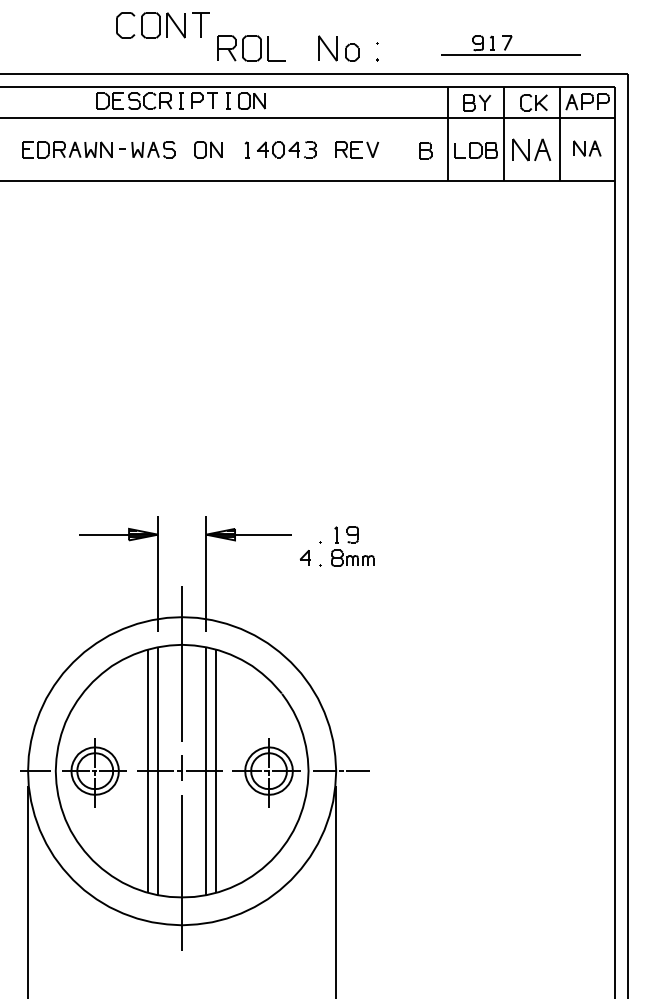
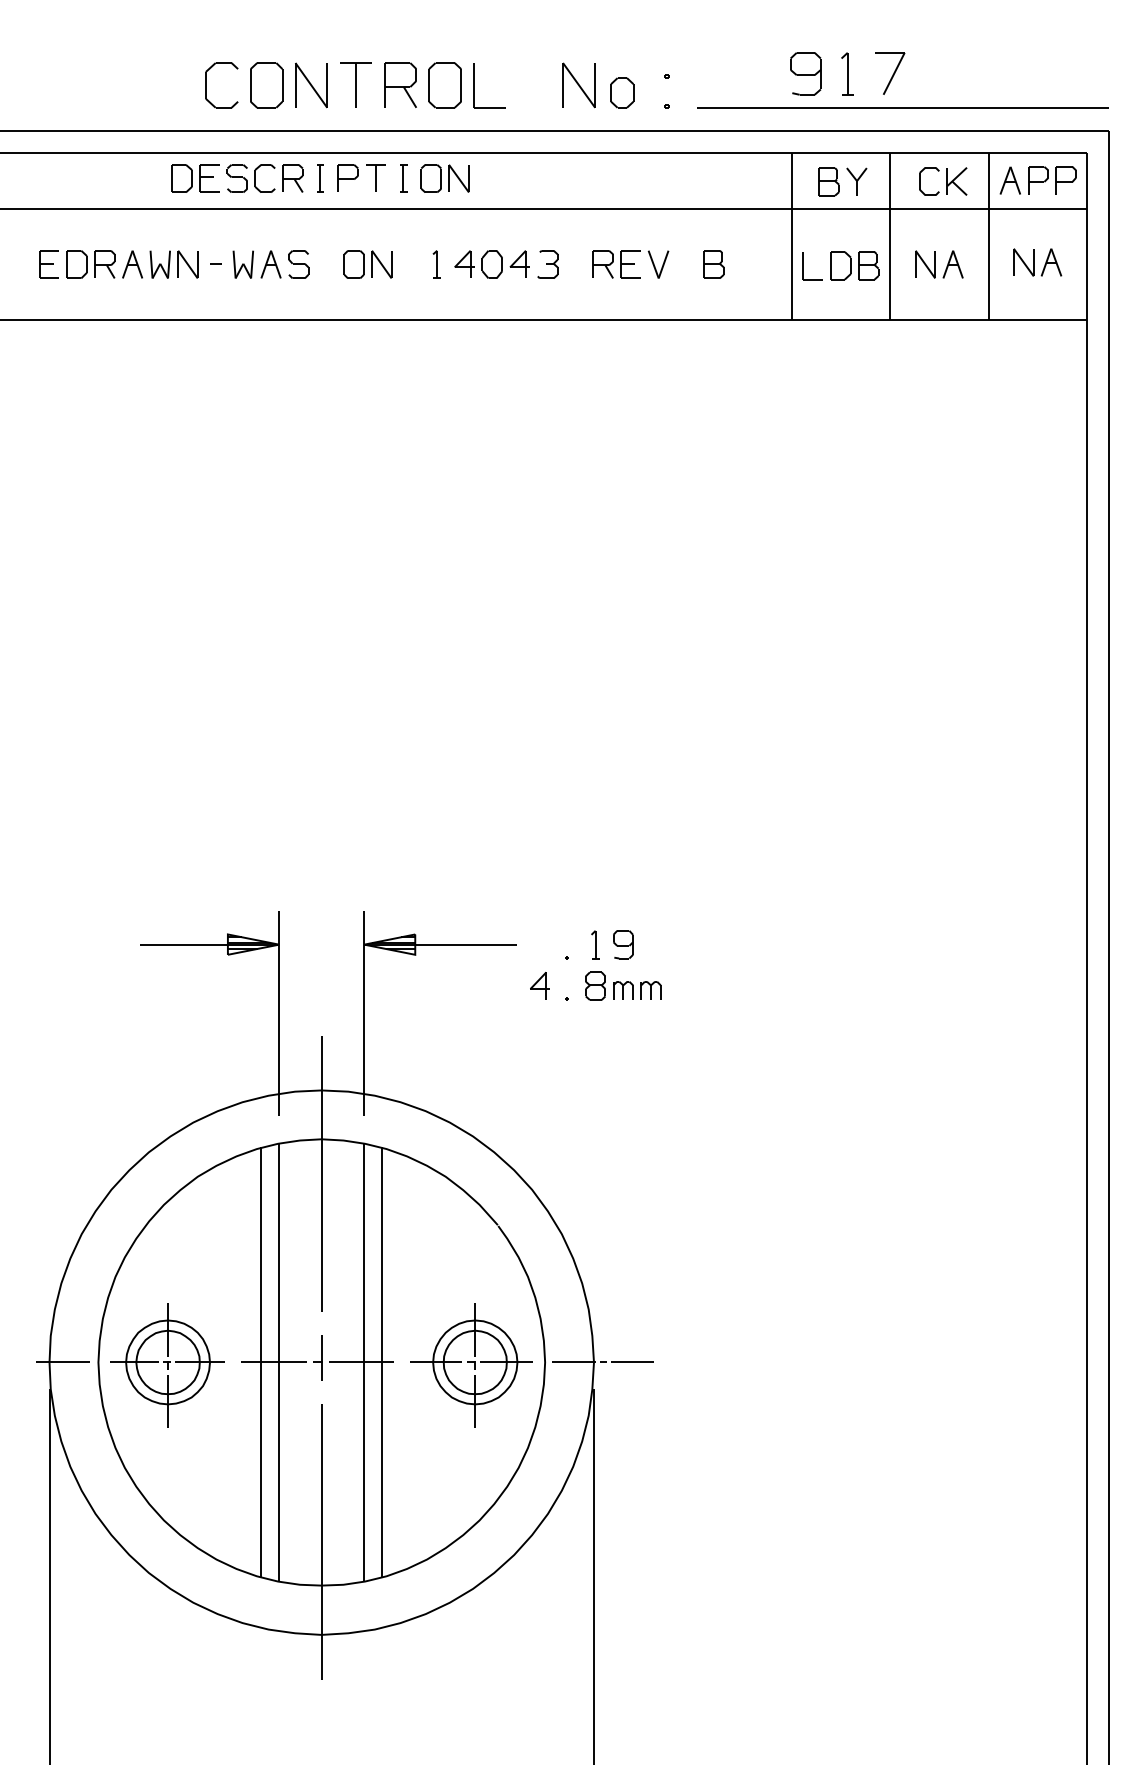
part: (162, 25) -> (287, 85), moved
part: (511, 45) -> (903, 80), size x1.67
part: (531, 149) -> (939, 264), size x0.71
part: (425, 150) -> (712, 264), moved

